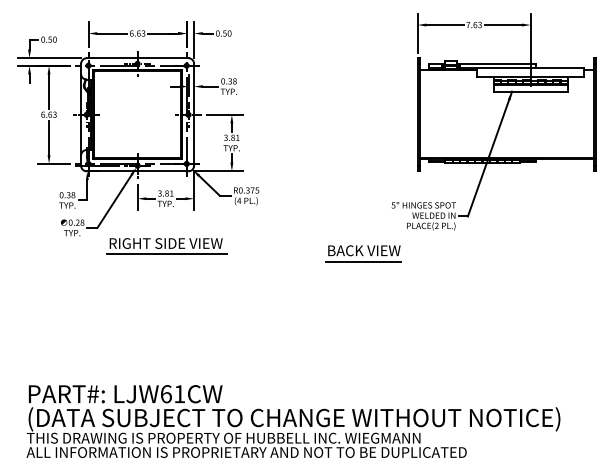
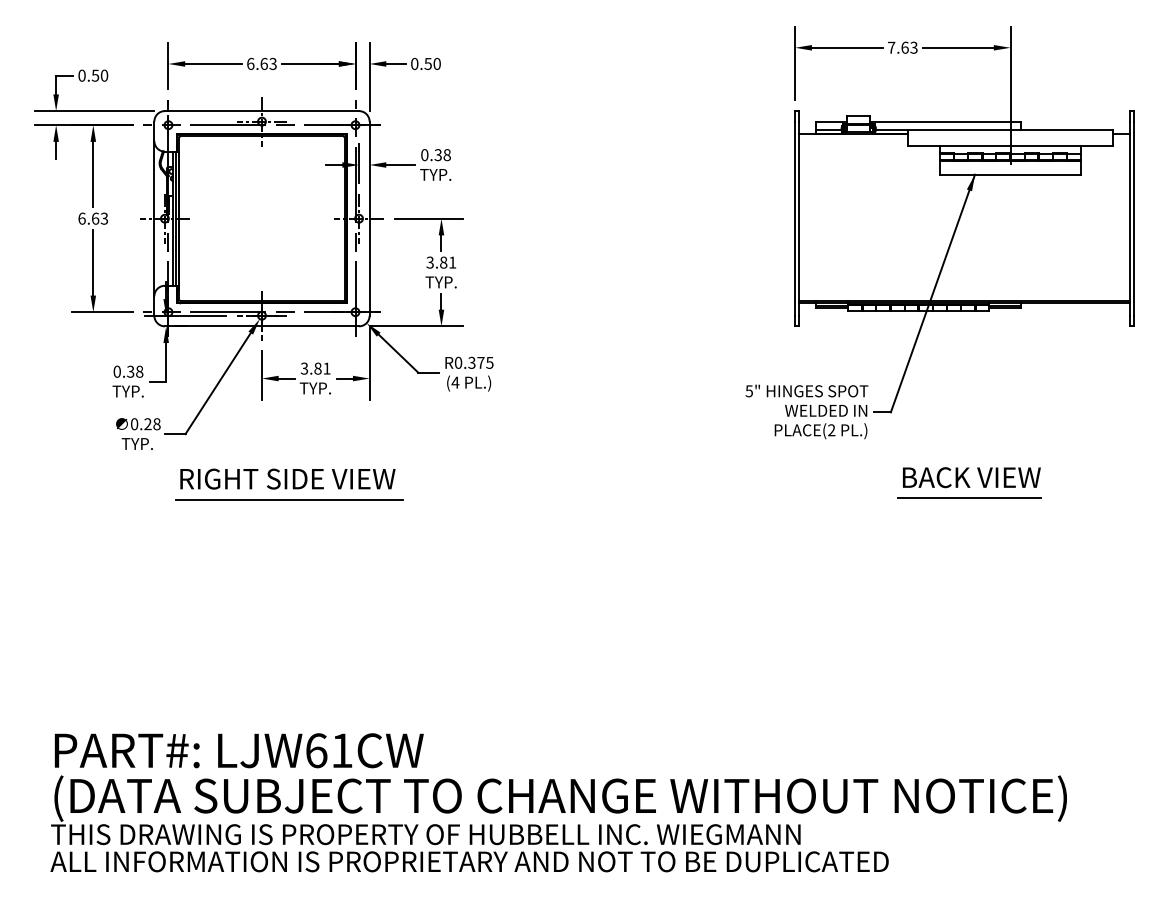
part: (166, 246) -> (288, 484), moved
part: (363, 253) -> (970, 482), moved

